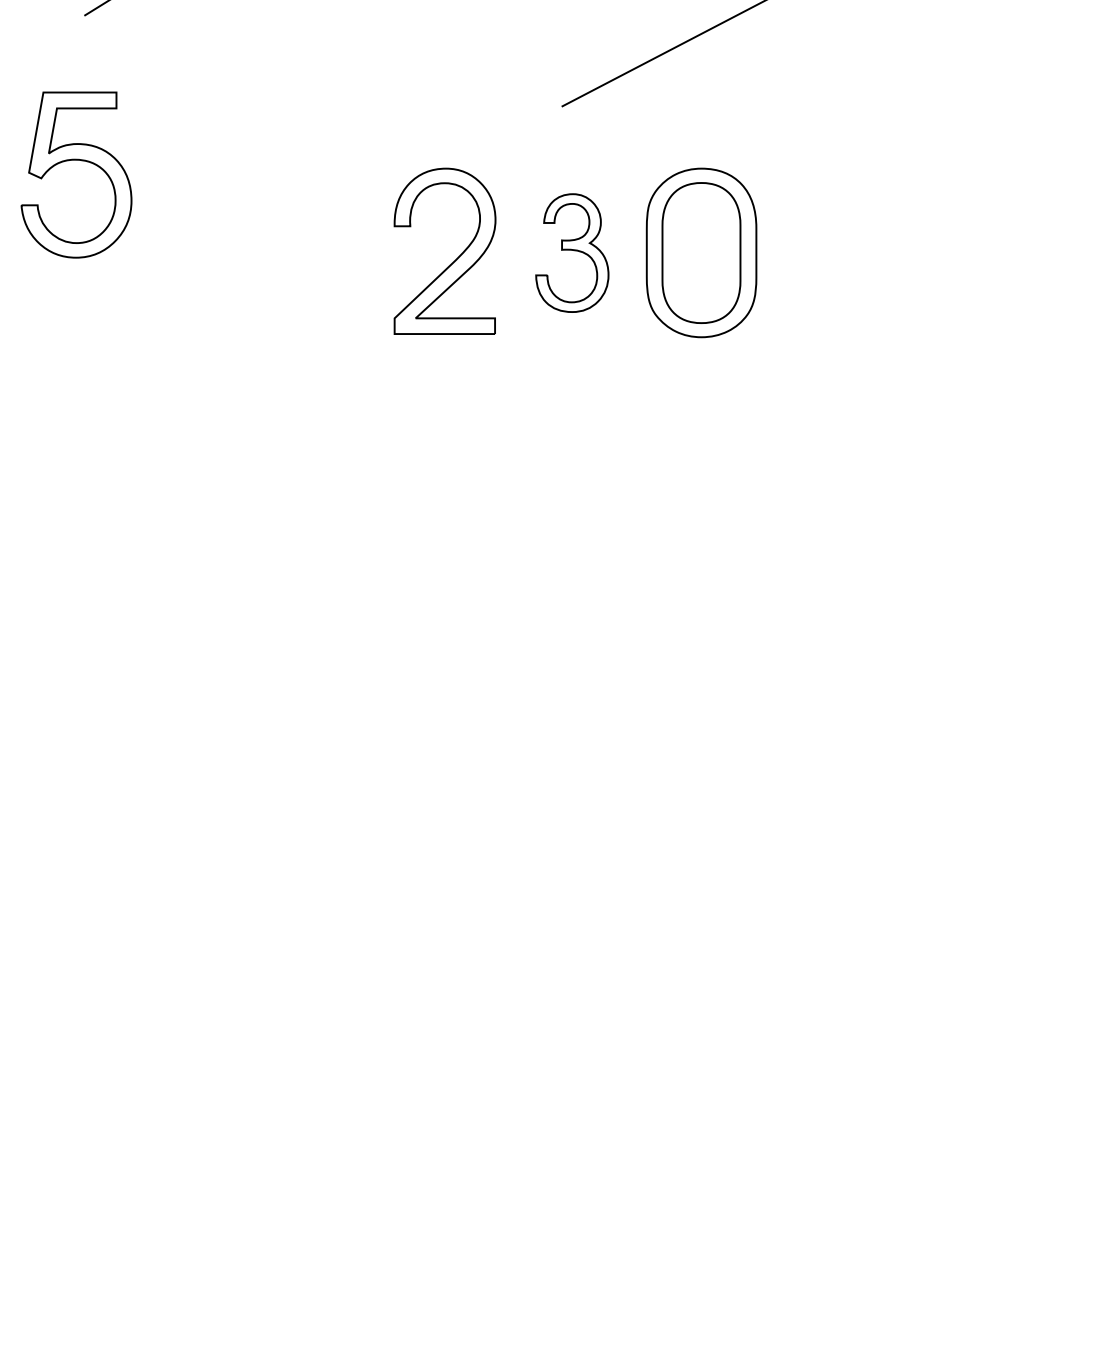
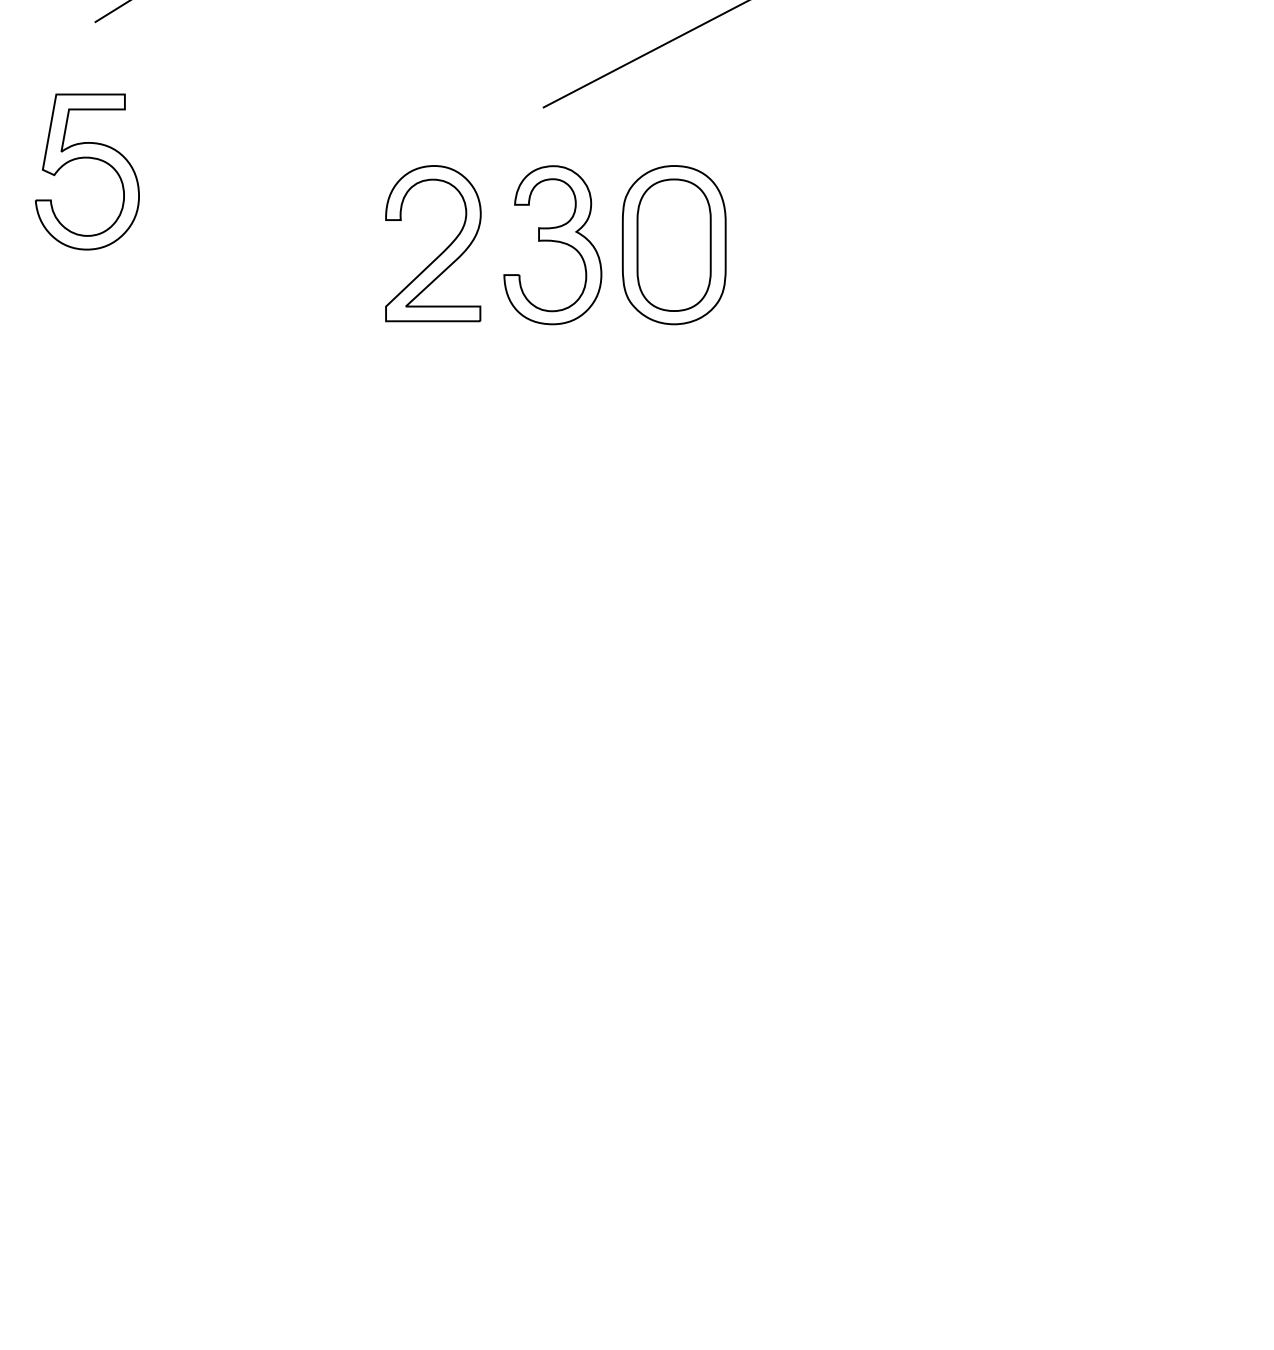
part: (571, 253) -> (552, 245), size x1.43

